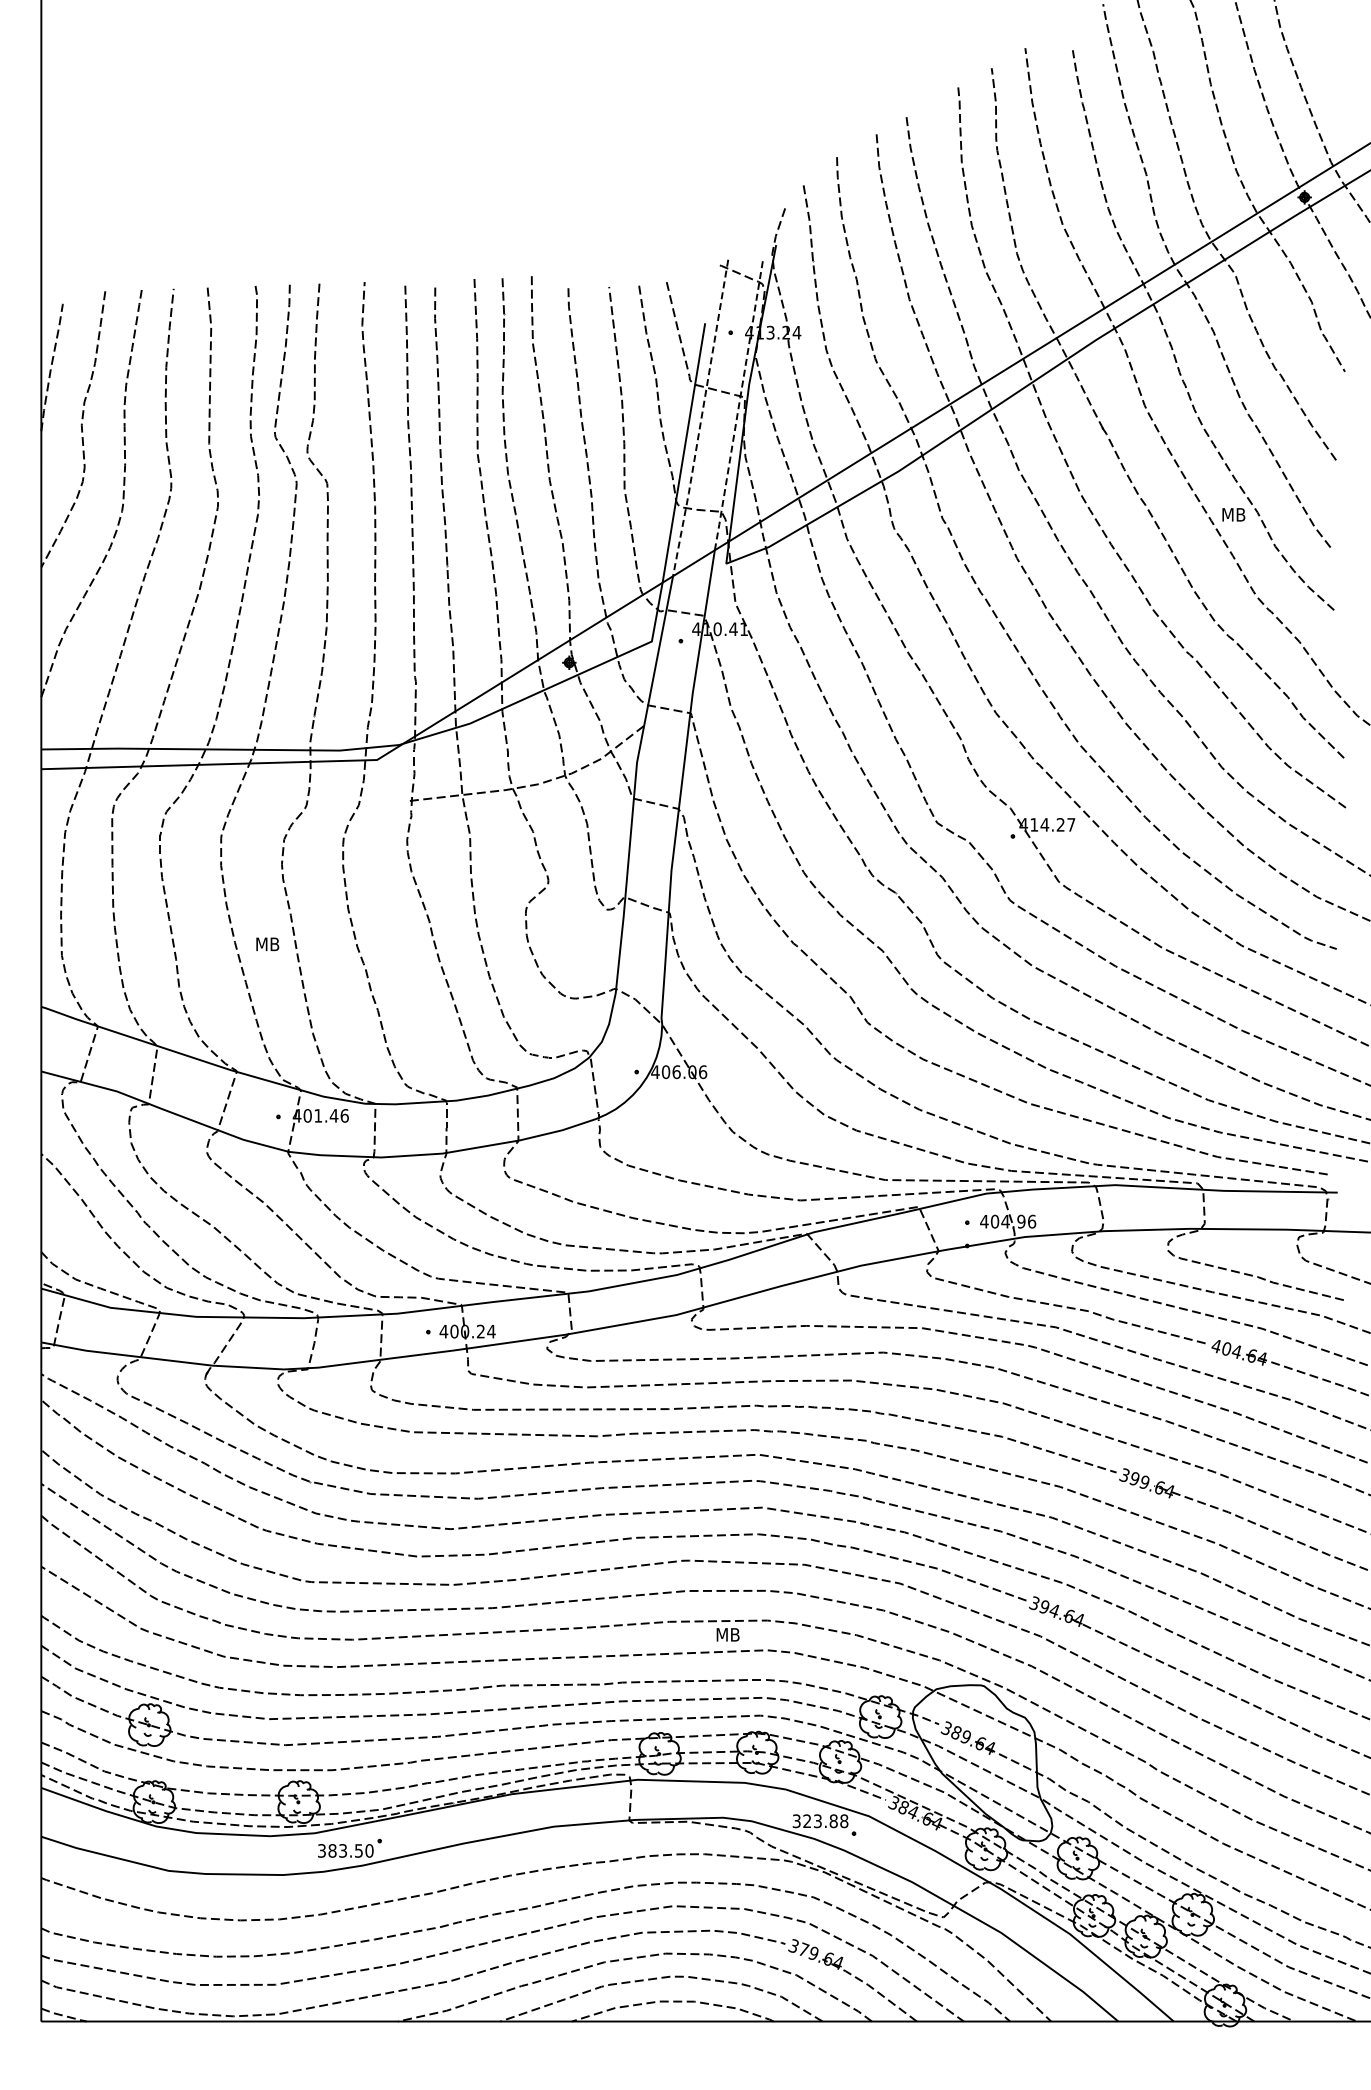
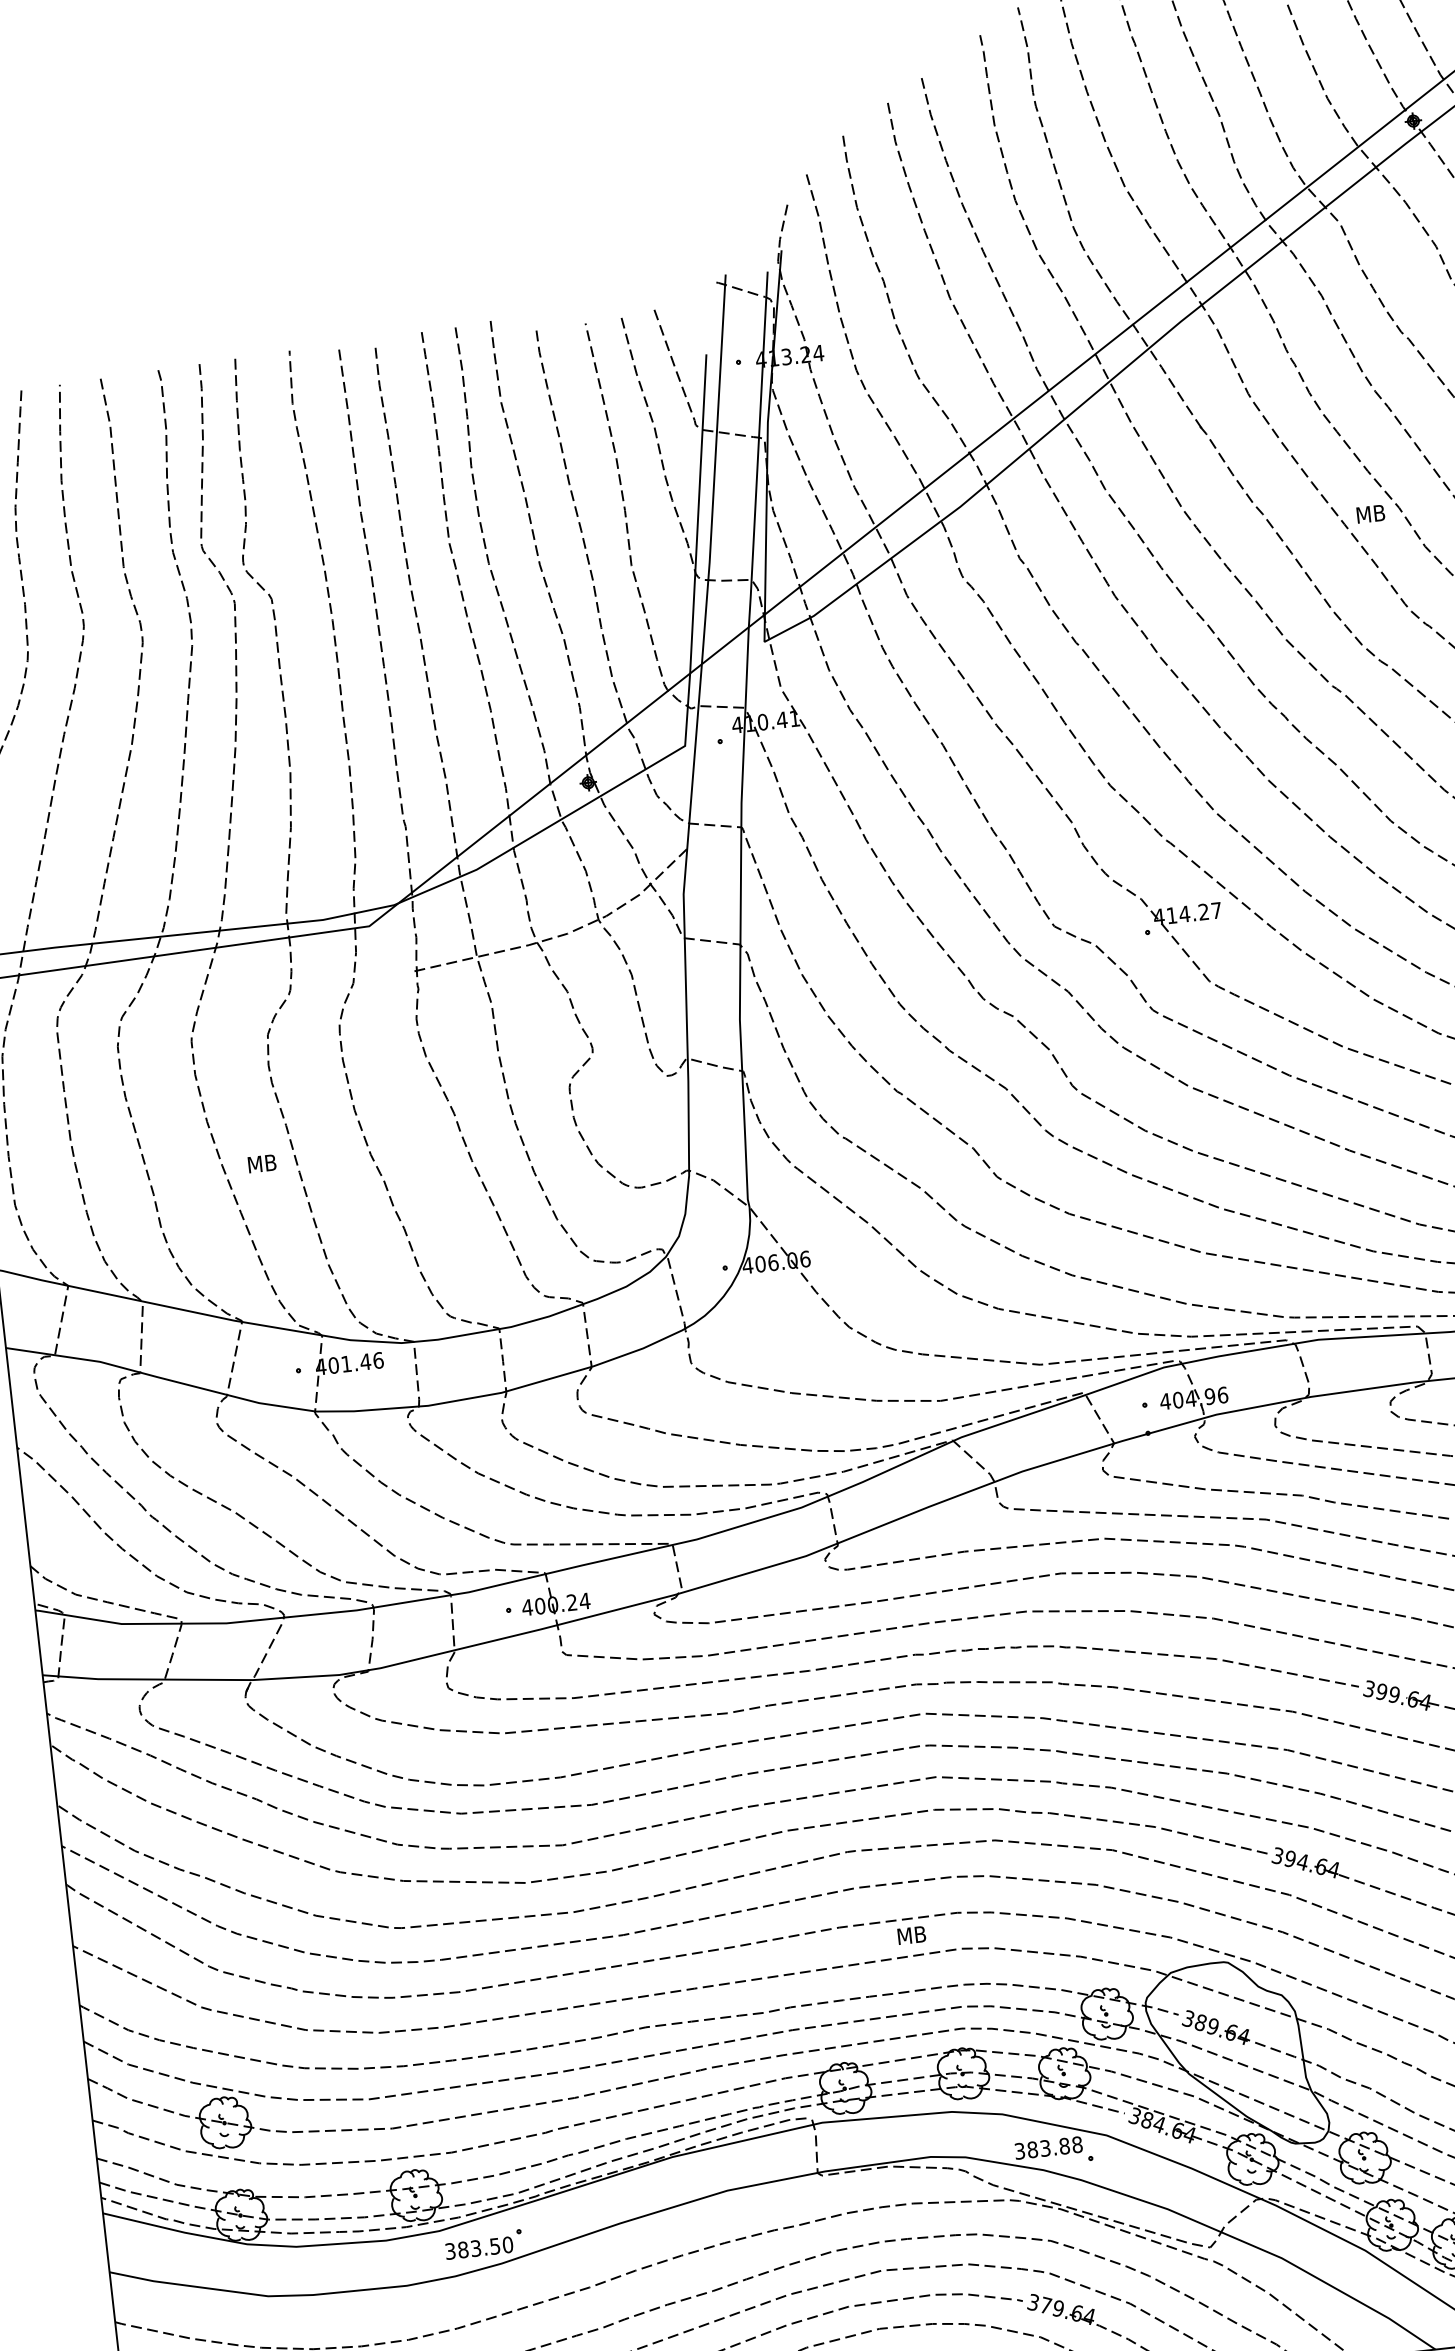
line: (738, 406) -> (757, 450), dashed -> solid
line: (701, 418) -> (714, 469), dashed -> solid
text: (807, 1821) -> (1032, 2150), 323.88 -> 383.88

